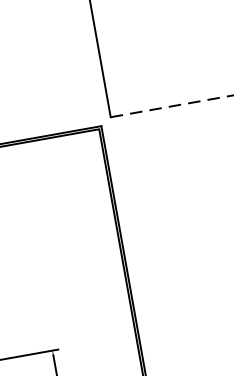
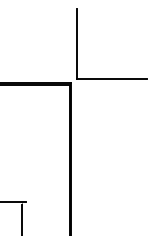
line: (172, 106) -> (112, 79), dashed -> solid

